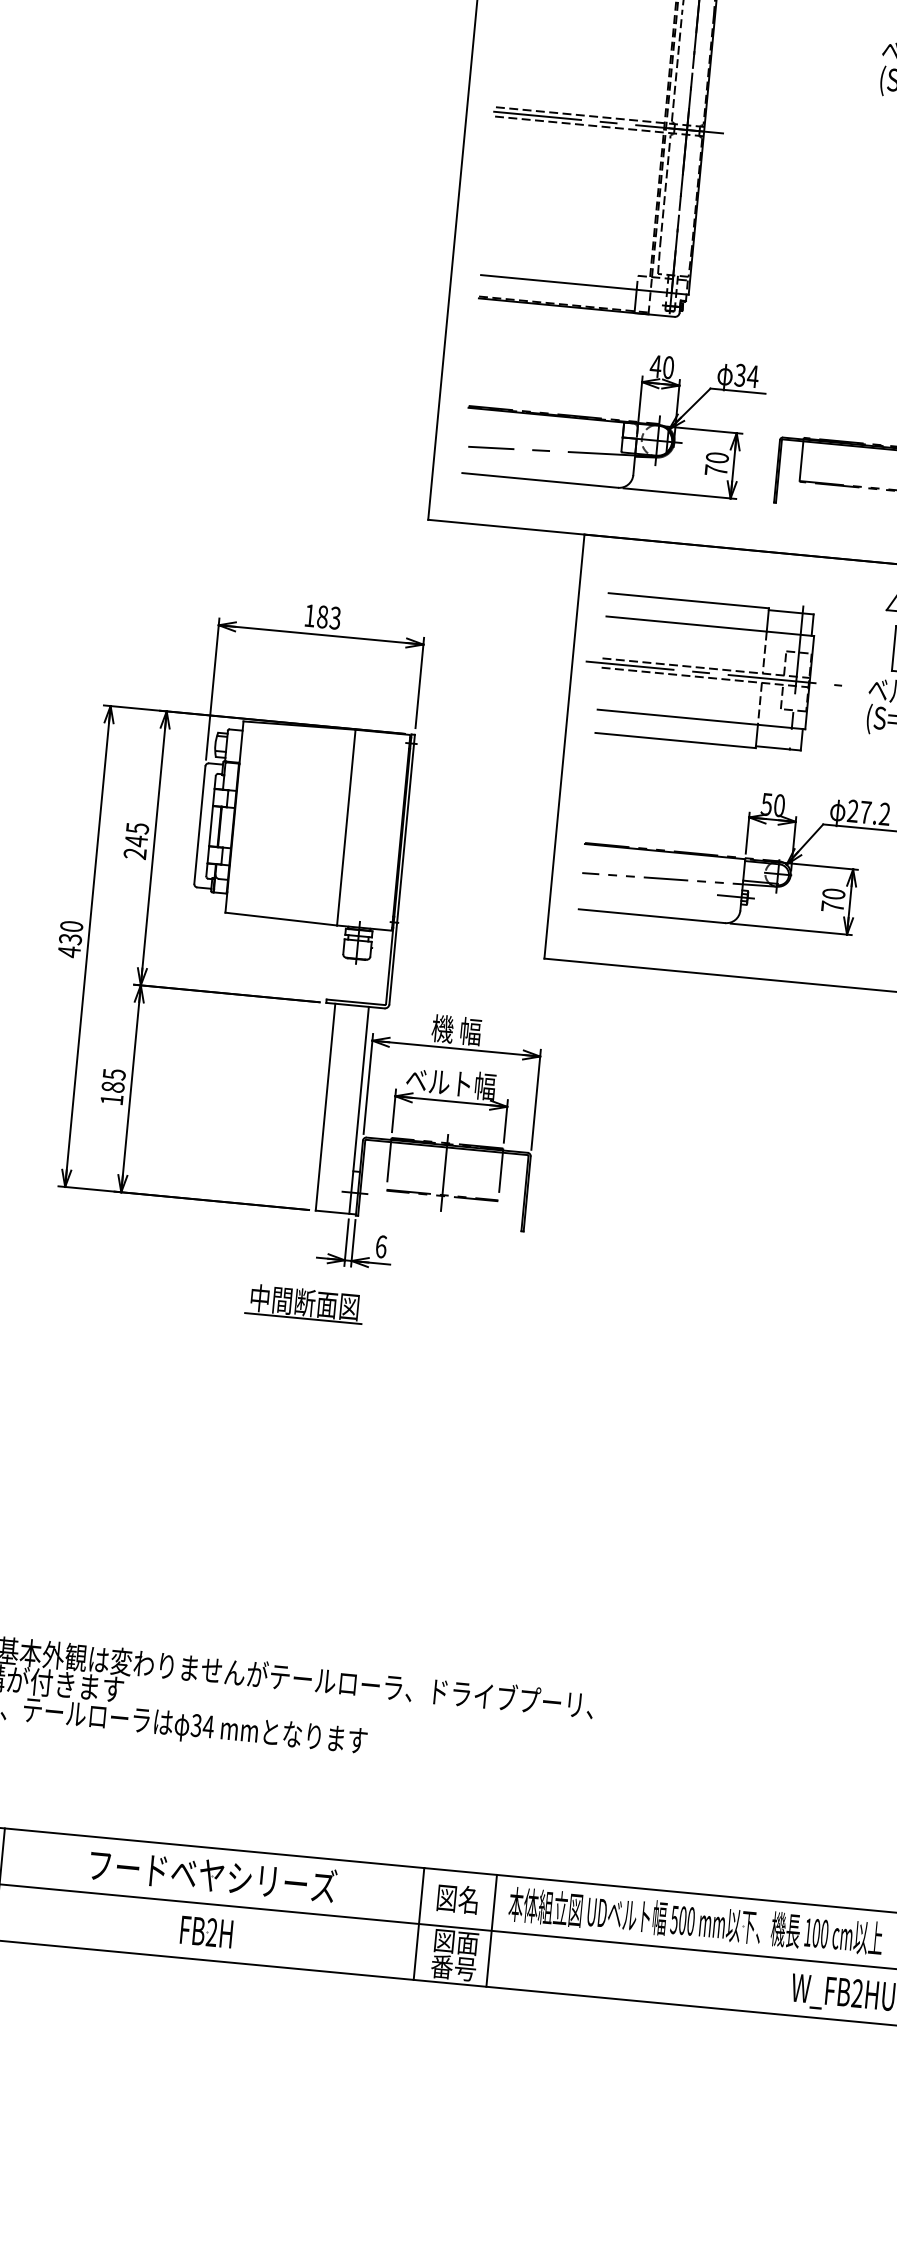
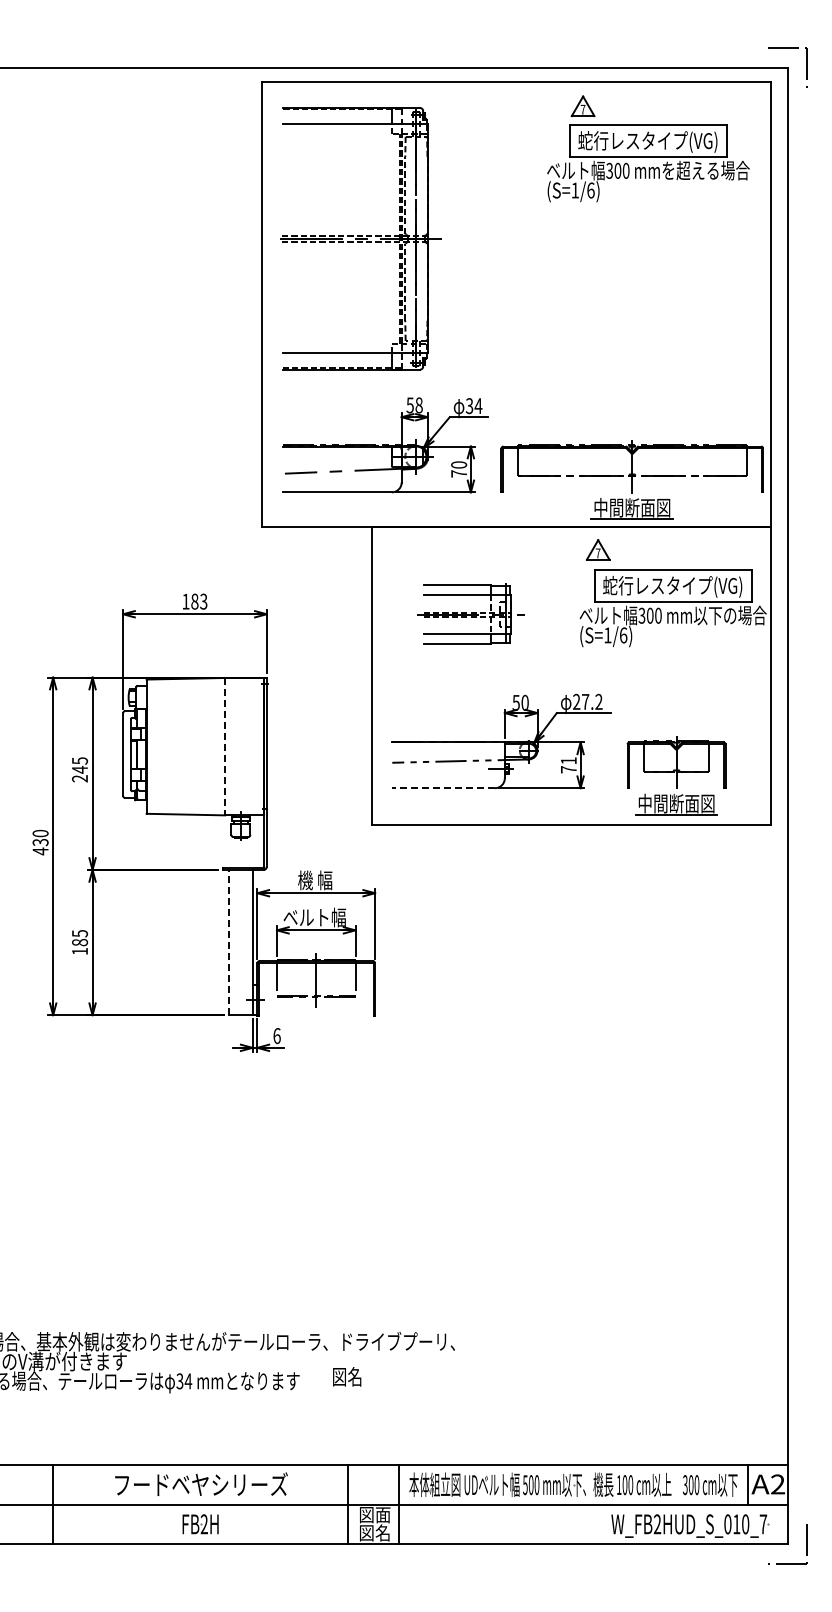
text: (661, 367) -> (414, 405), 40 -> 58
part: (713, 670) -> (470, 613), size x0.6
line: (346, 827) -> (225, 746), solid -> dashed
text: (833, 893) -> (568, 760), 70 -> 71
line: (651, 916) -> (443, 788), solid -> dashed
line: (326, 1107) -> (229, 942), solid -> dashed
part: (304, 1303) -> (227, 1080), removed
text: (458, 1898) -> (347, 1376), moved
text: (453, 1967) -> (374, 1532), 番号 -> 図名

